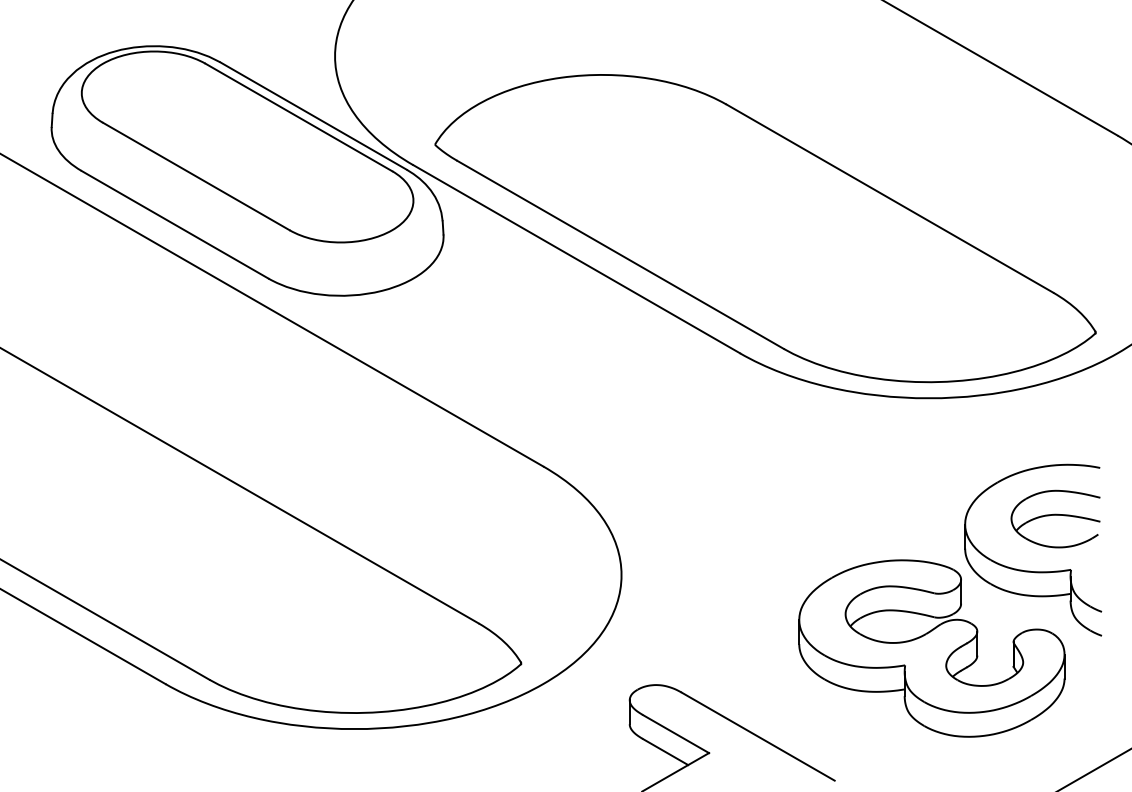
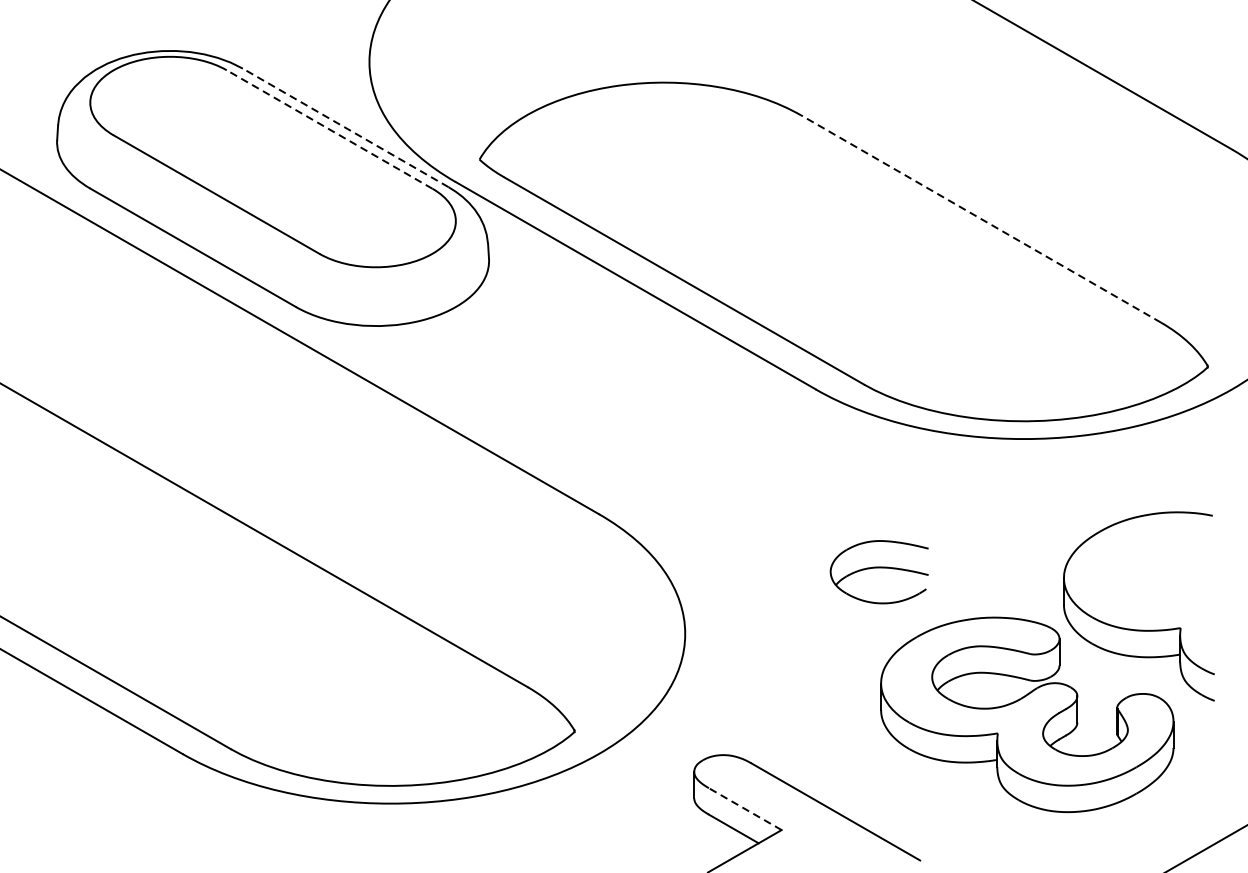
line: (313, 116) -> (345, 128), solid -> dashed
line: (298, 117) -> (329, 129), solid -> dashed
line: (889, 198) -> (980, 218), solid -> dashed
part: (1055, 518) -> (879, 571), moved
line: (675, 733) -> (744, 808), solid -> dashed

